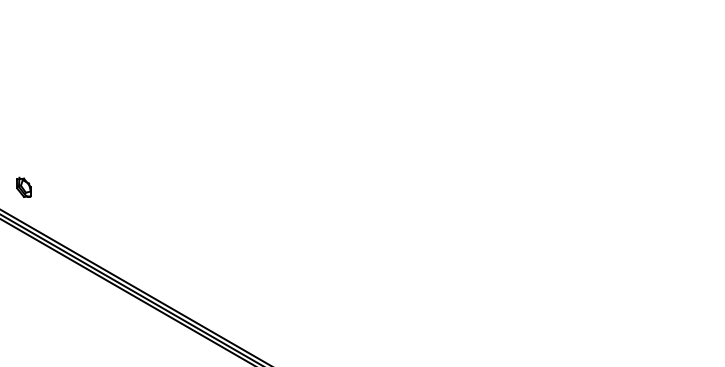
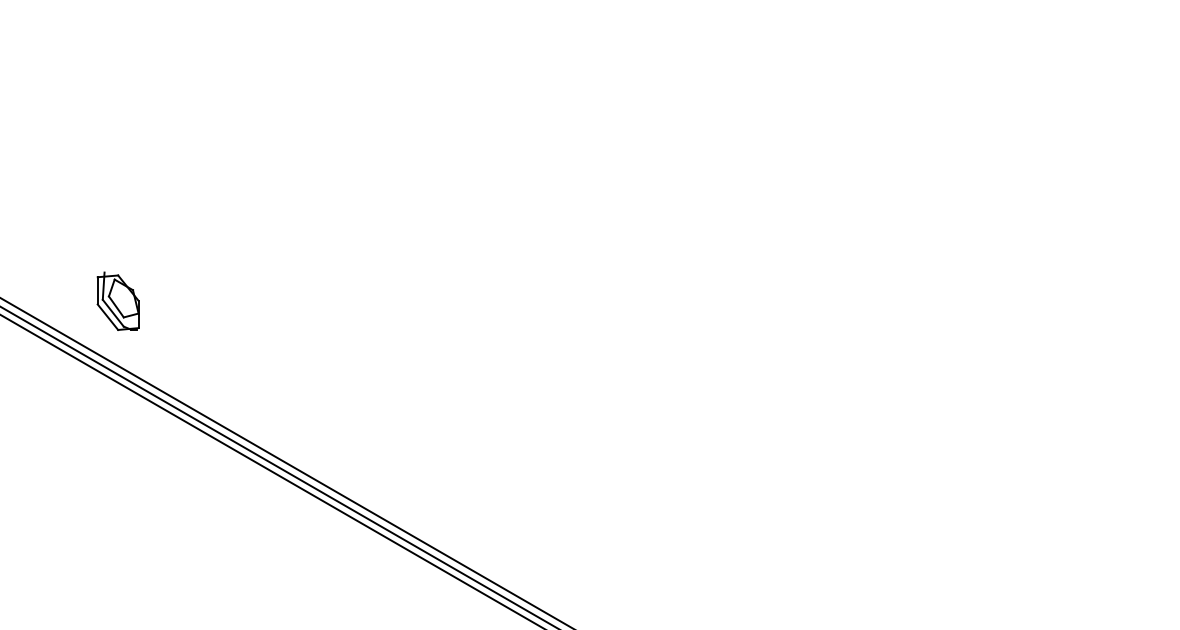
part: (23, 187) -> (117, 301), size x1.67

